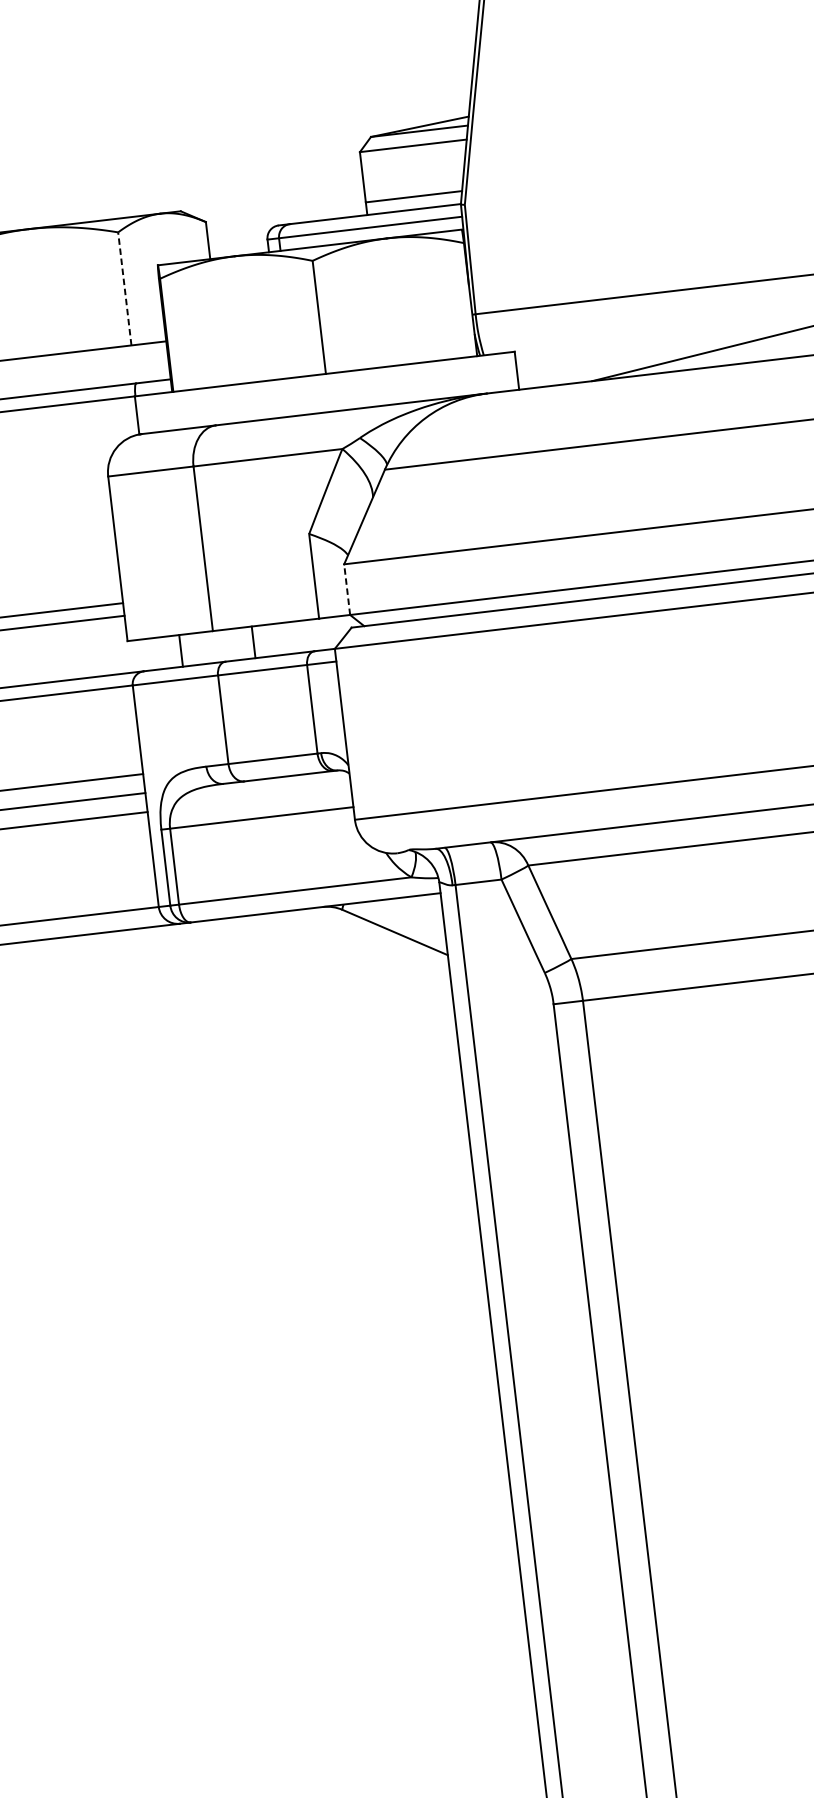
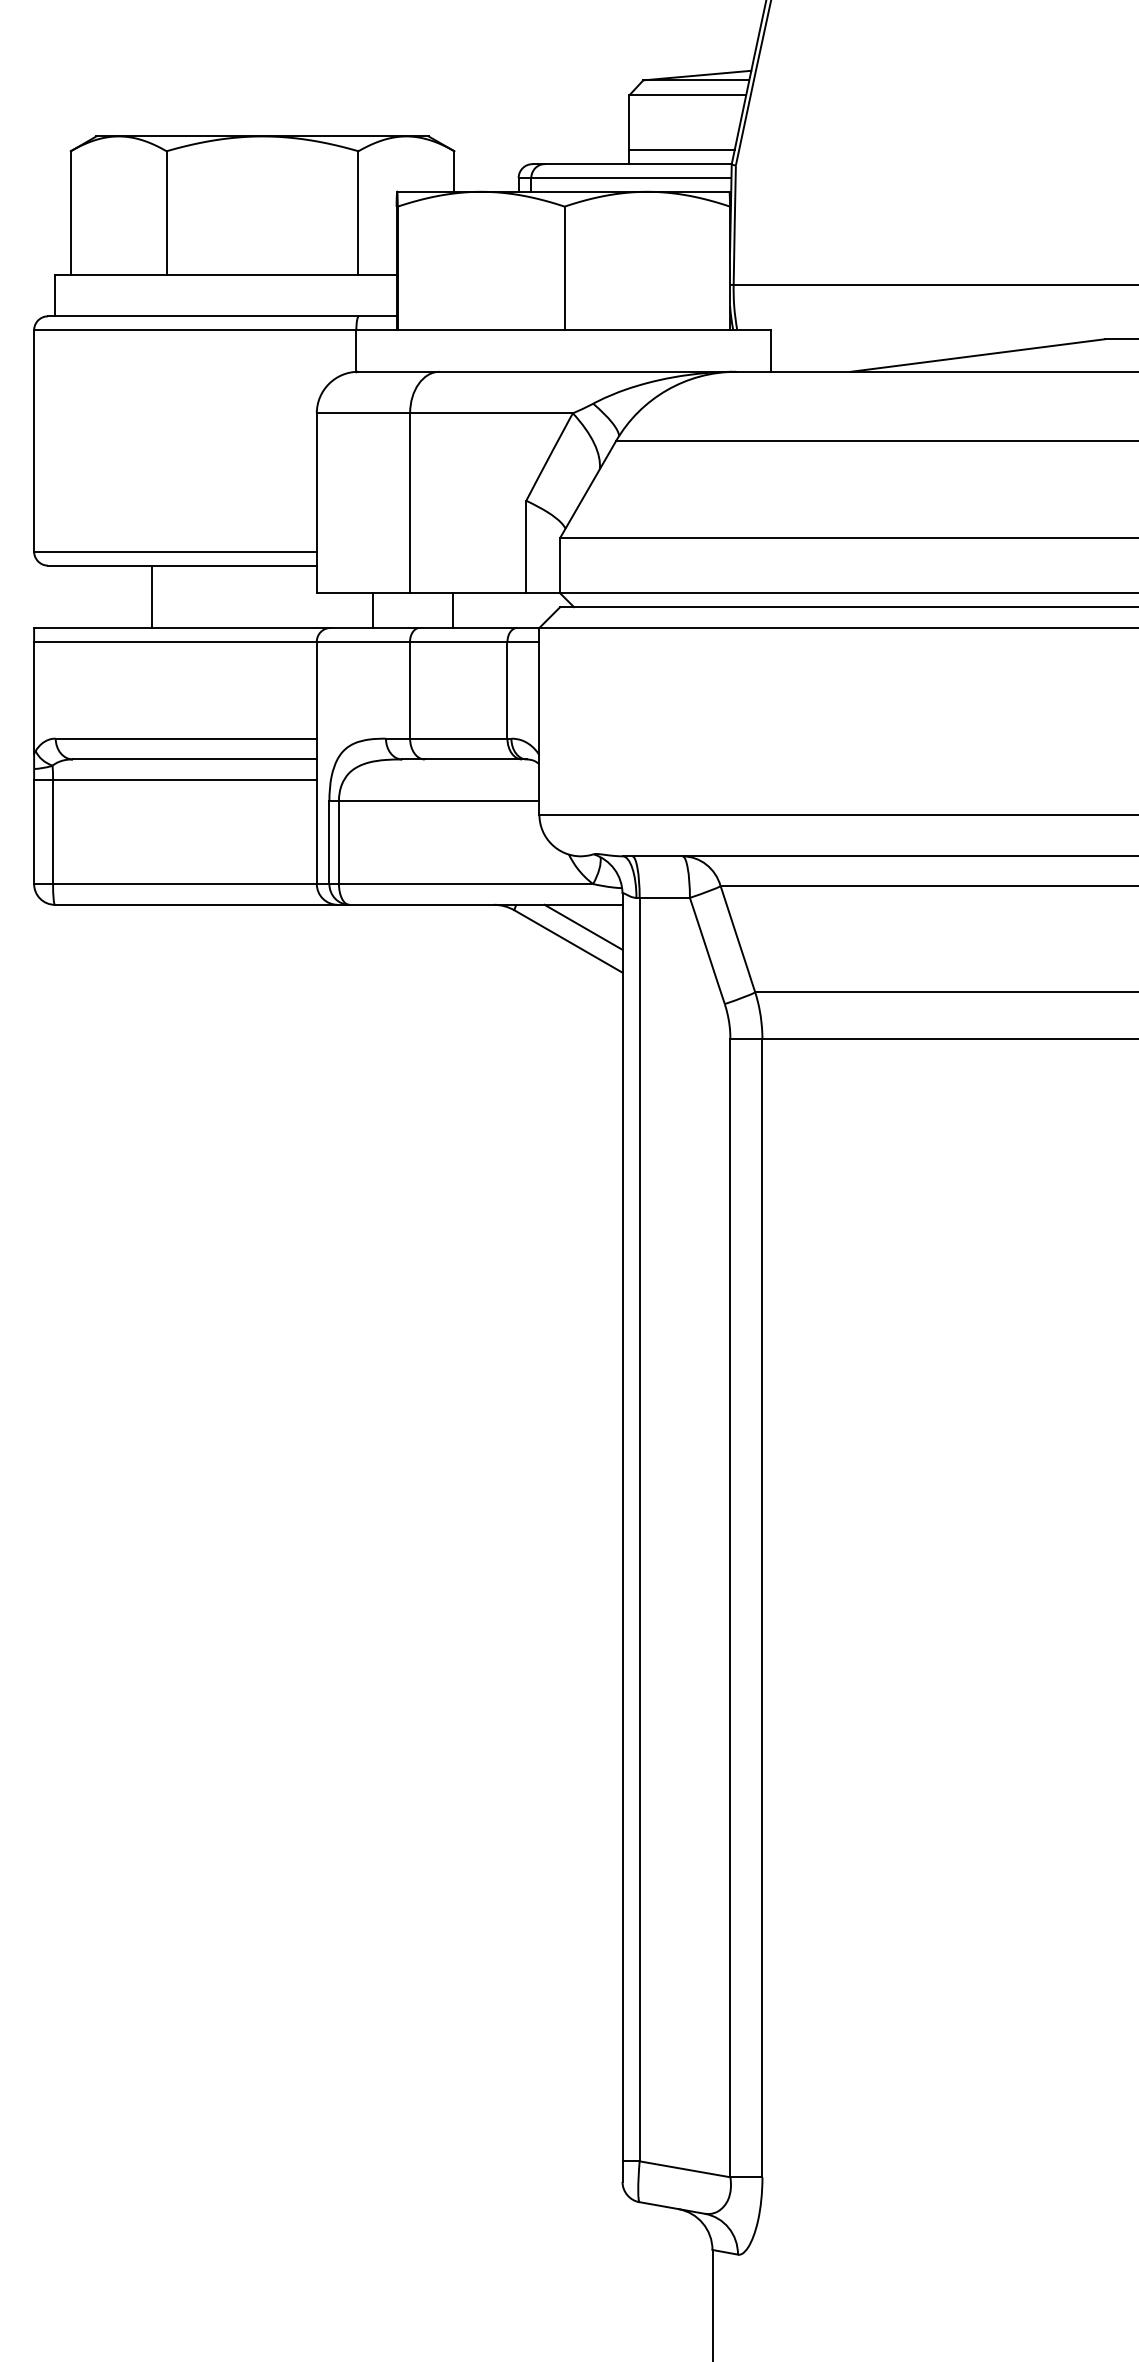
line: (124, 289) -> (358, 213), dashed -> solid
line: (347, 589) -> (560, 565), dashed -> solid
line: (407, 917) -> (583, 926), added

